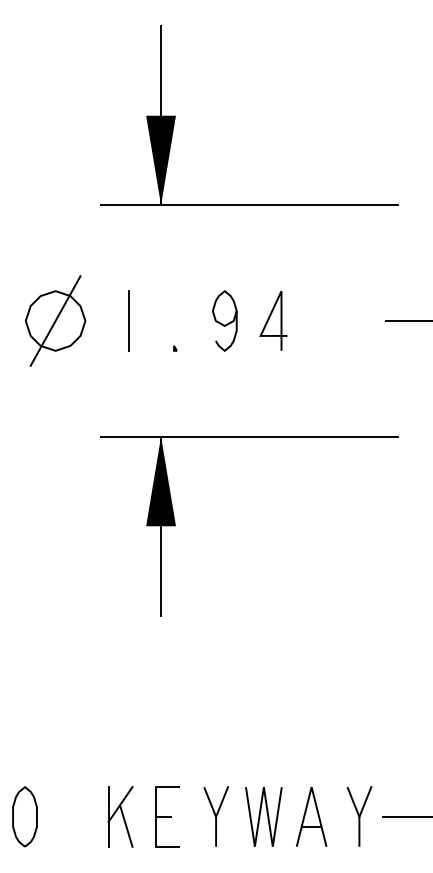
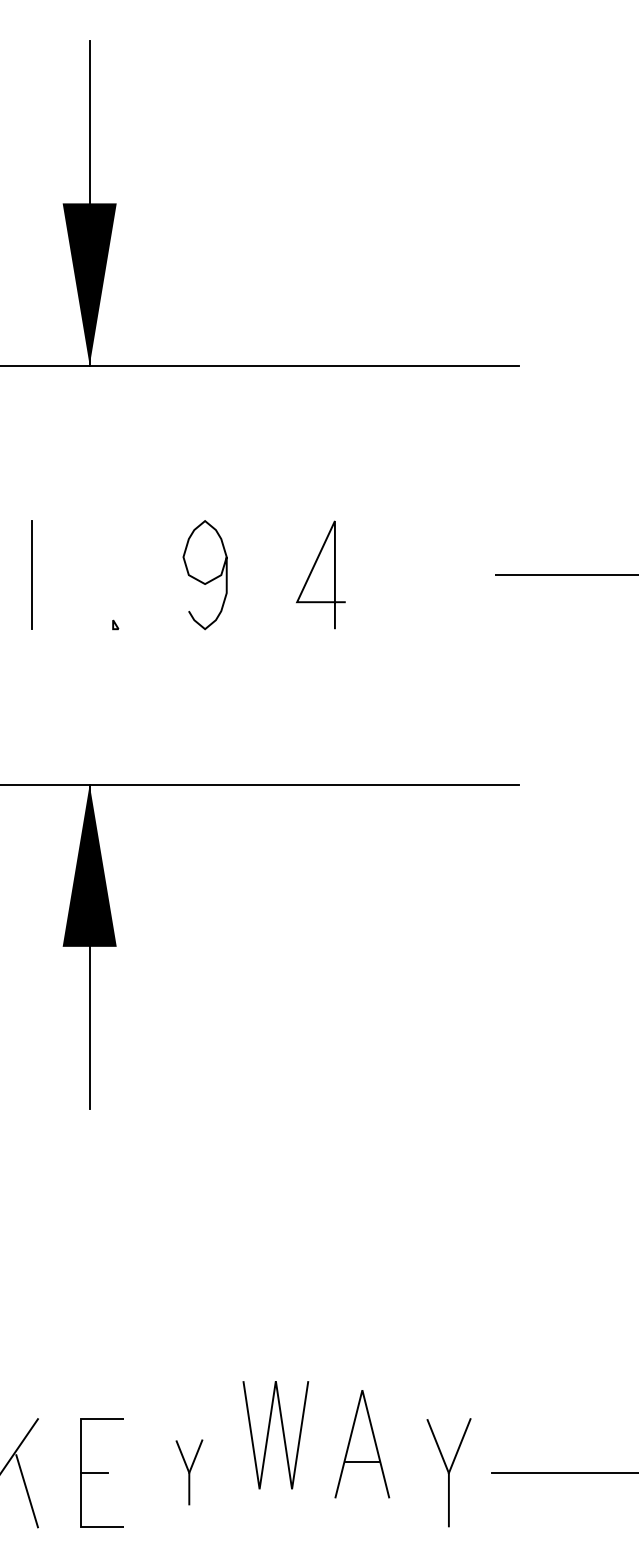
line: (269, 319) -> (313, 572), moved
part: (215, 816) -> (188, 1472), size x0.6
line: (260, 816) -> (269, 1434), moved
part: (311, 816) -> (362, 1443), moved

